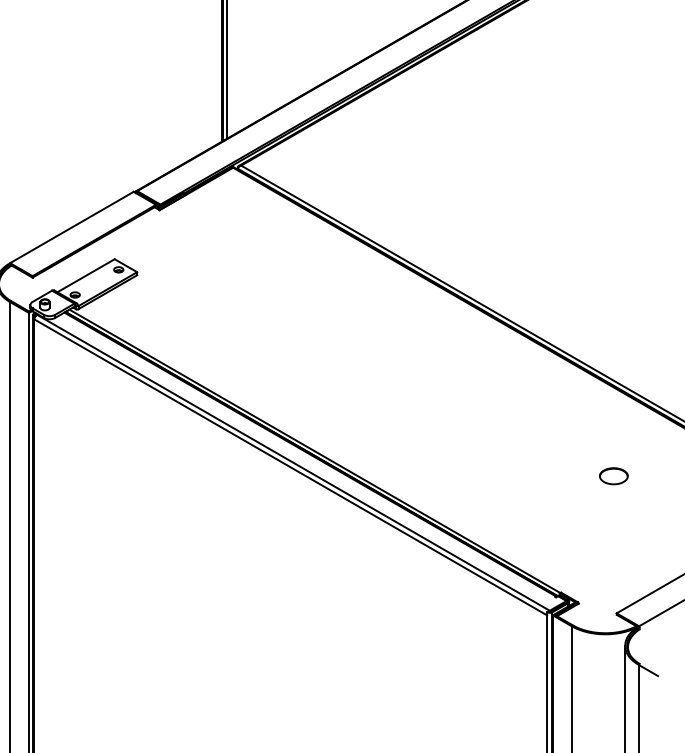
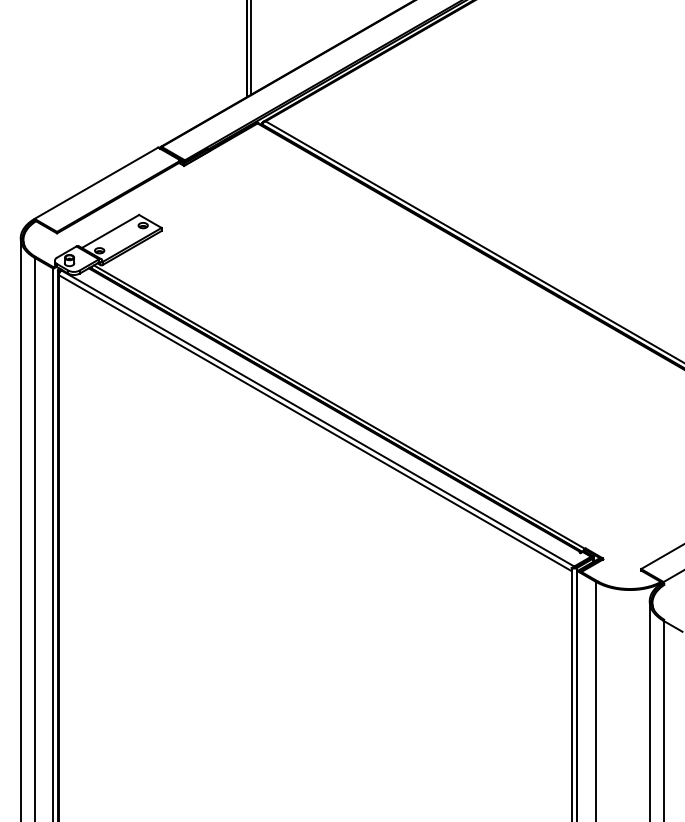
part: (614, 475) -> (638, 431), removed

